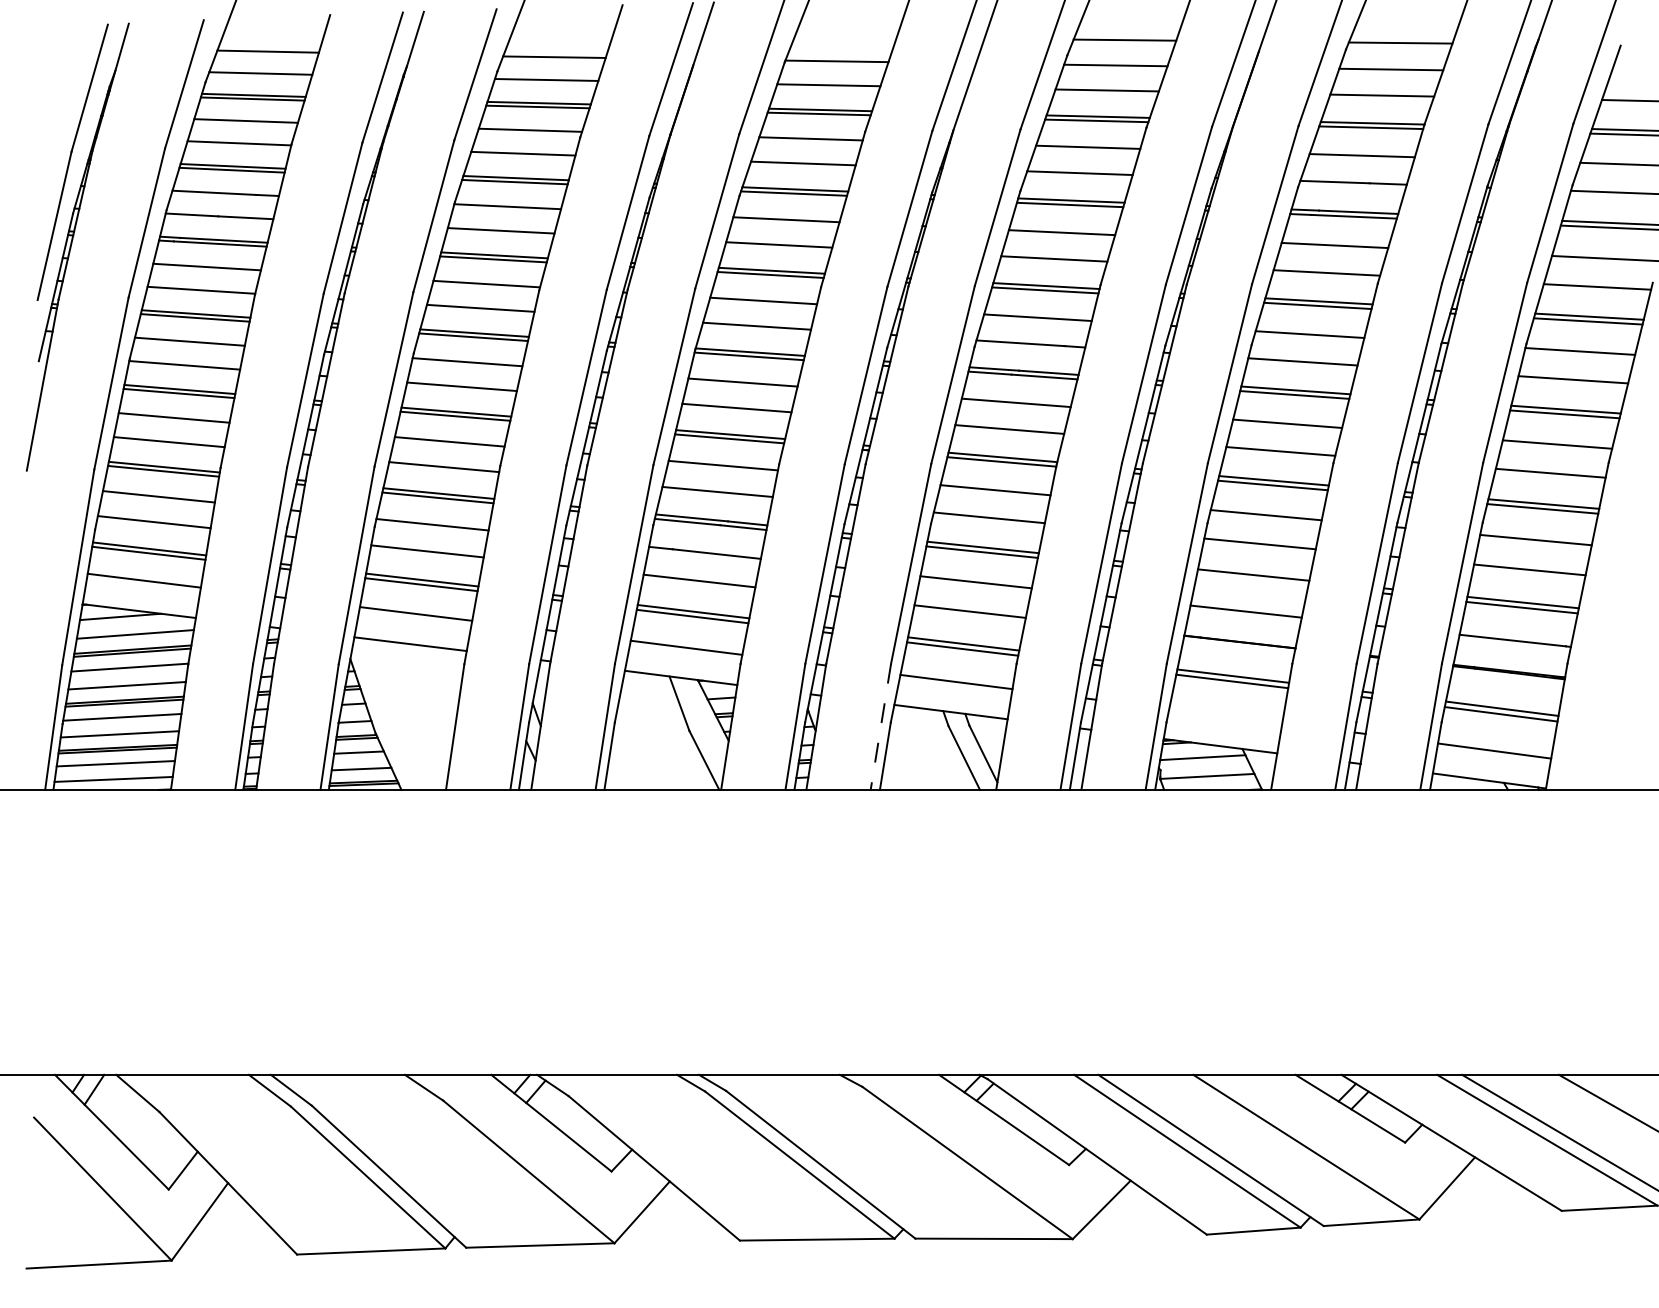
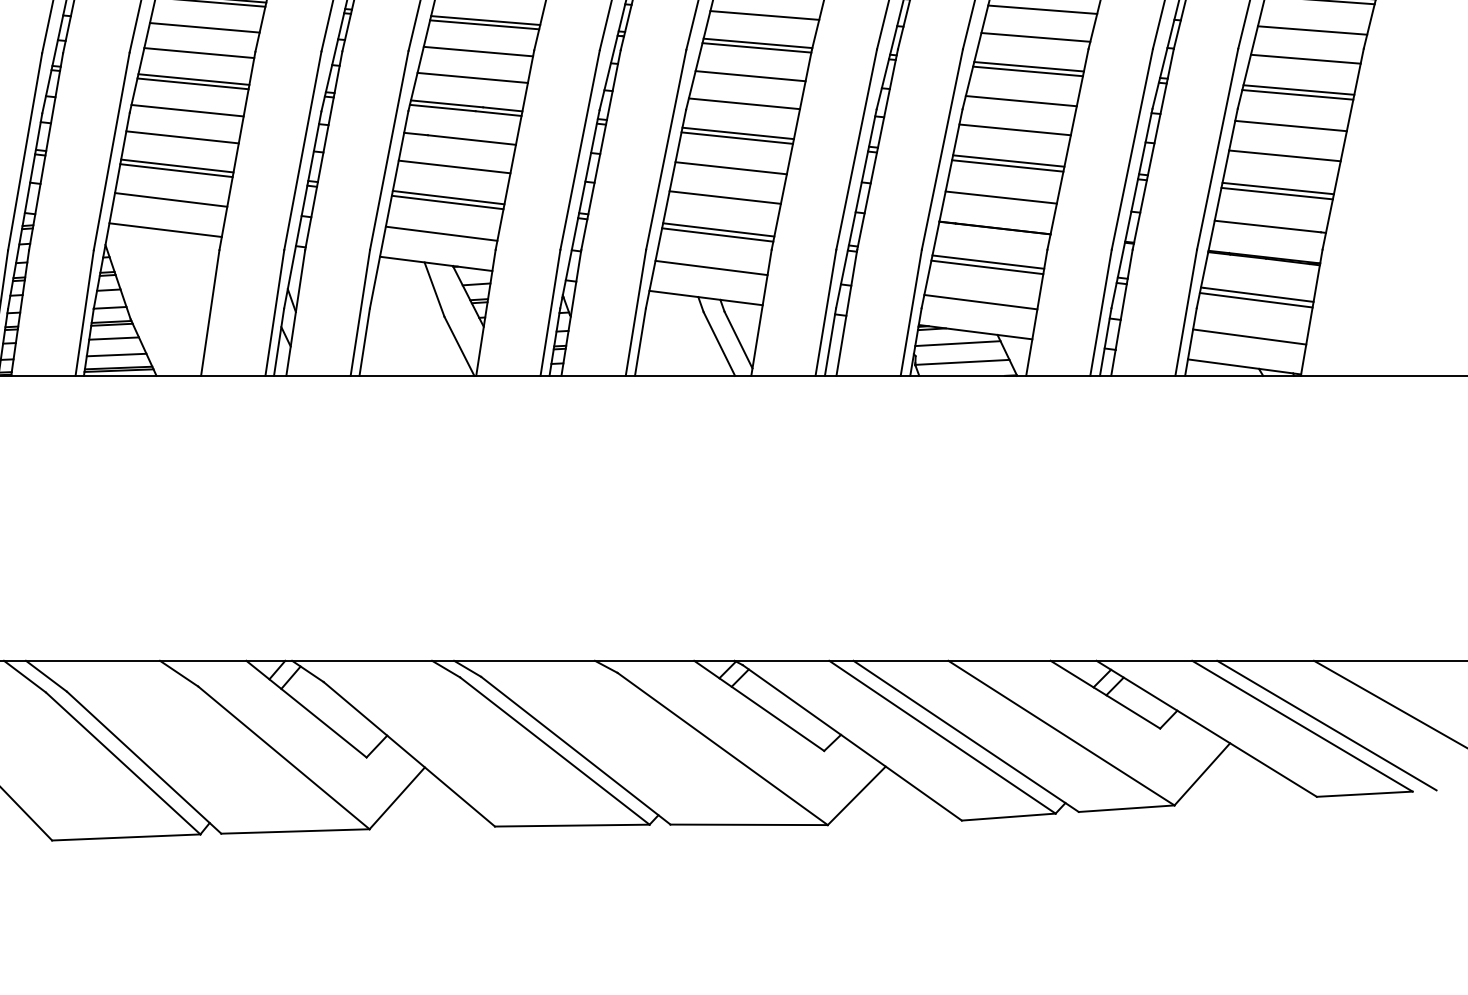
line: (1252, 579) -> (1007, 165), added
line: (1225, 716) -> (980, 302), added
line: (880, 726) -> (635, 312), dashed -> solid

